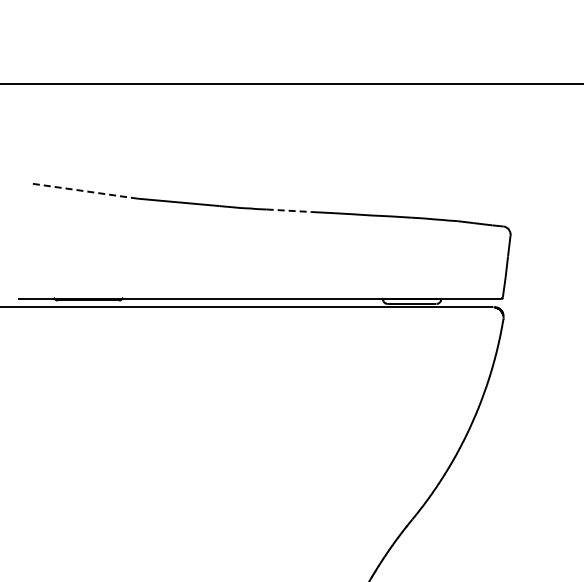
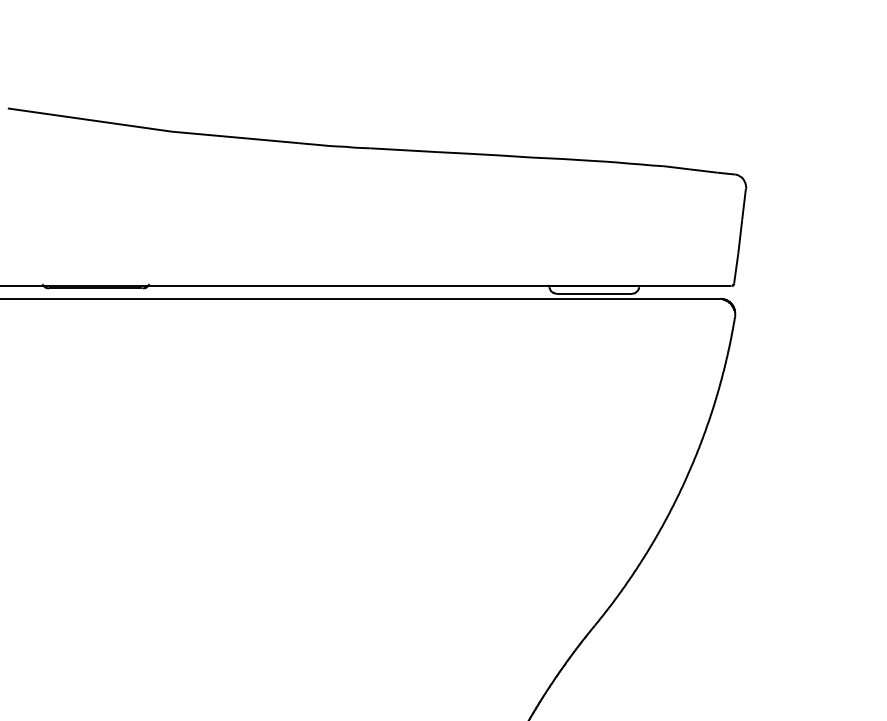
line: (84, 191) -> (89, 120), dashed -> solid
line: (289, 210) -> (405, 149), dashed -> solid

